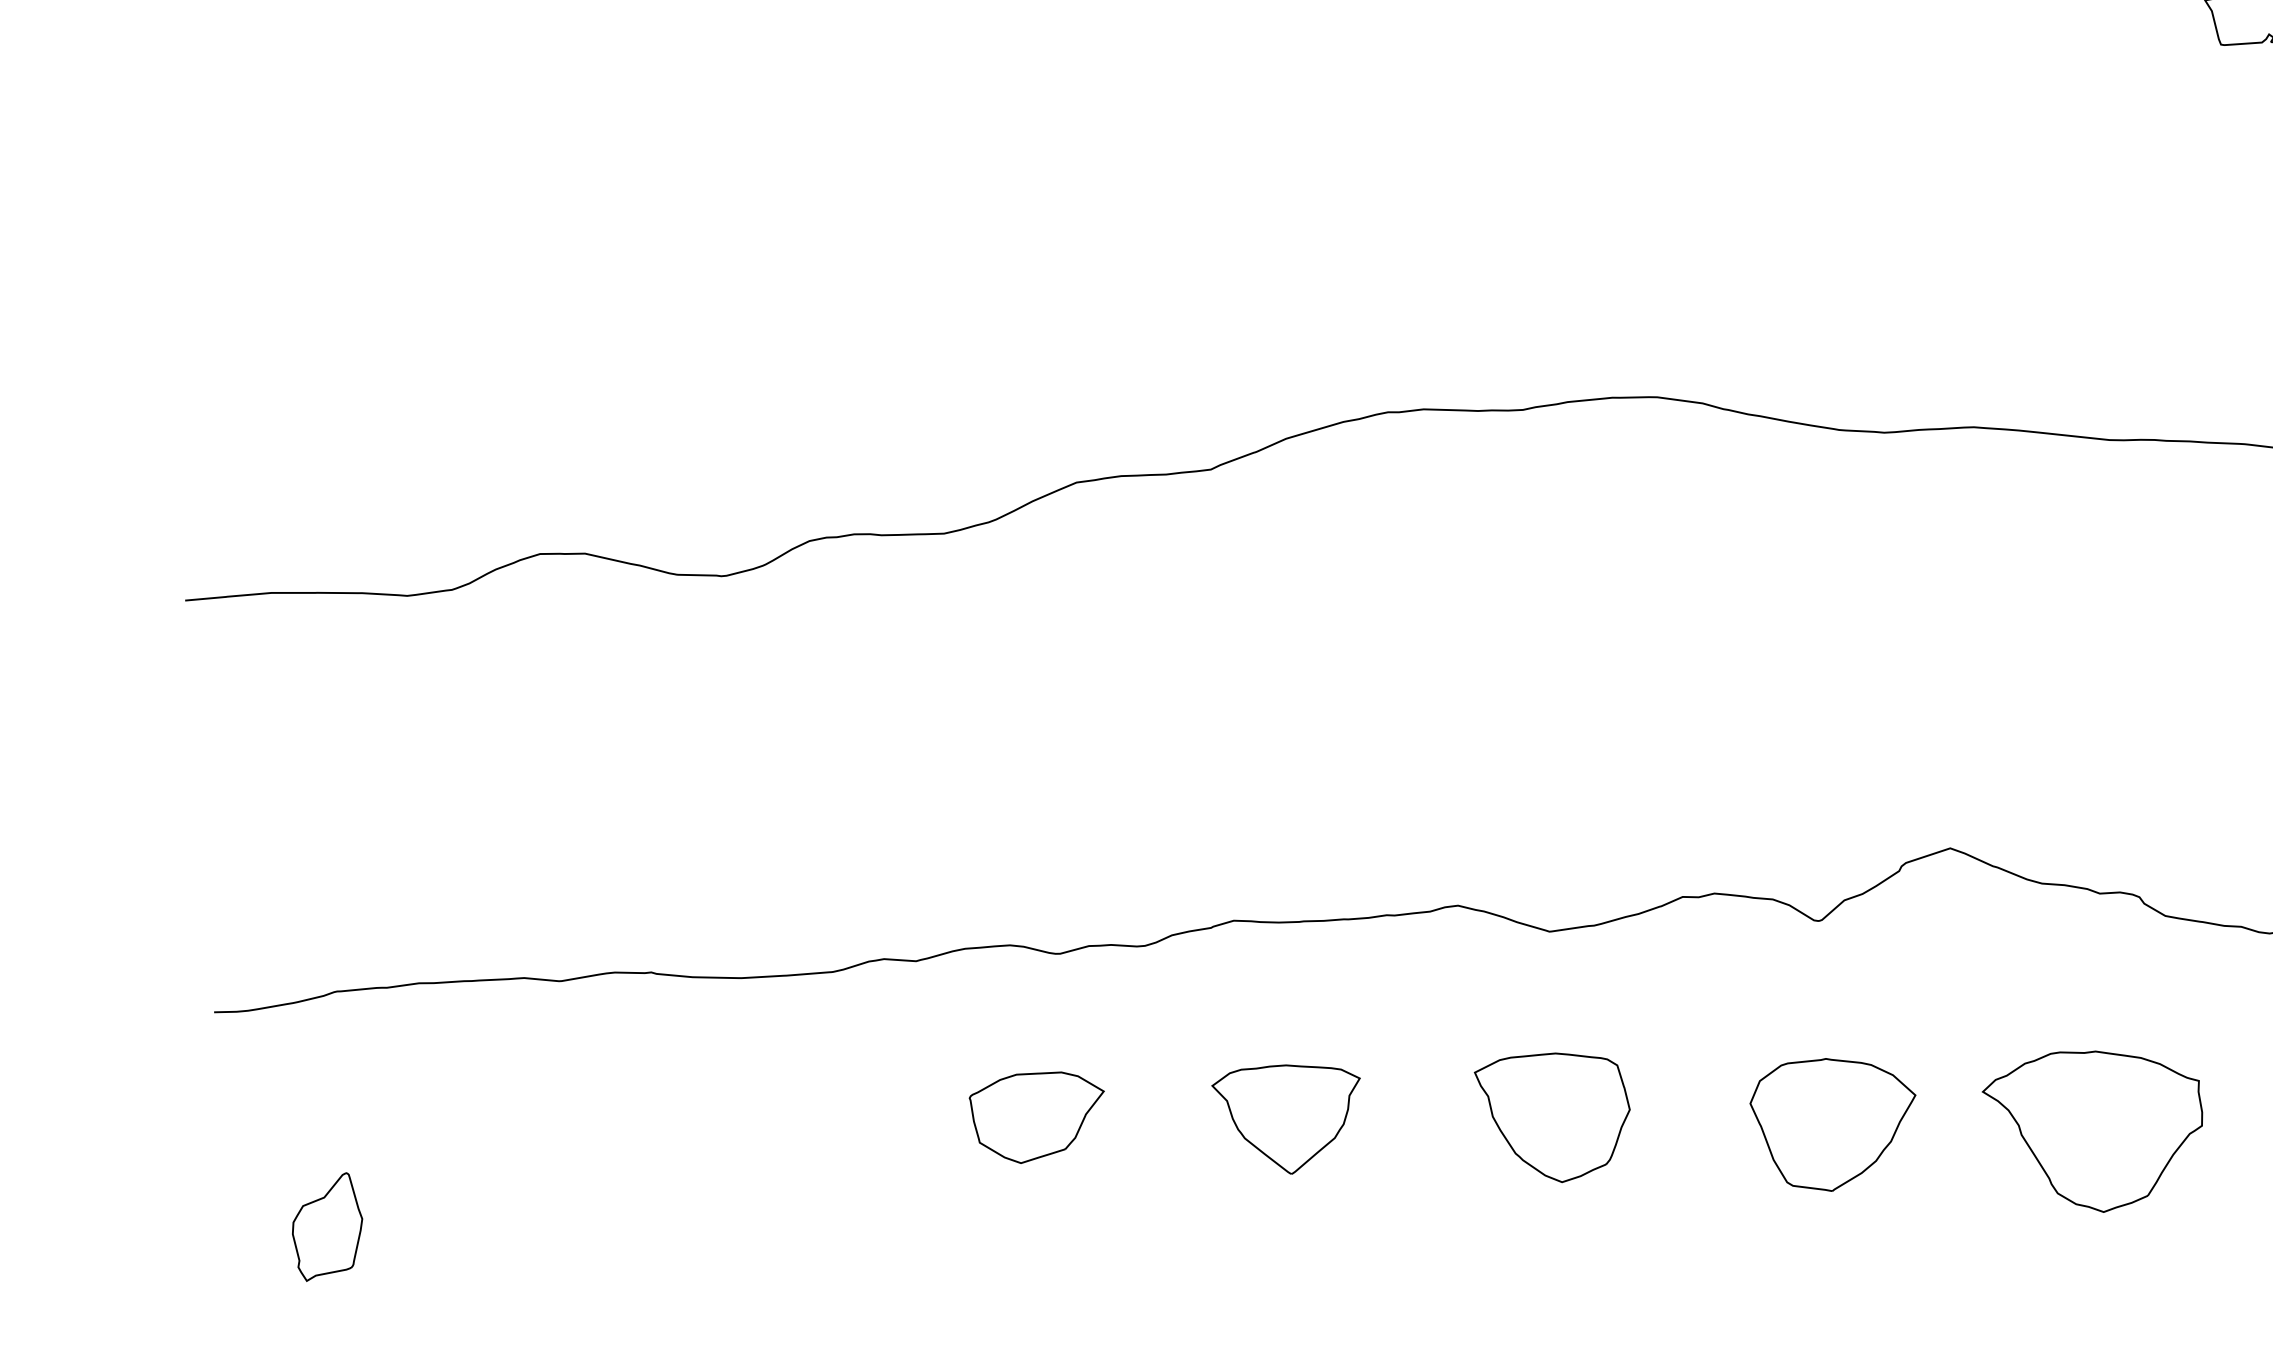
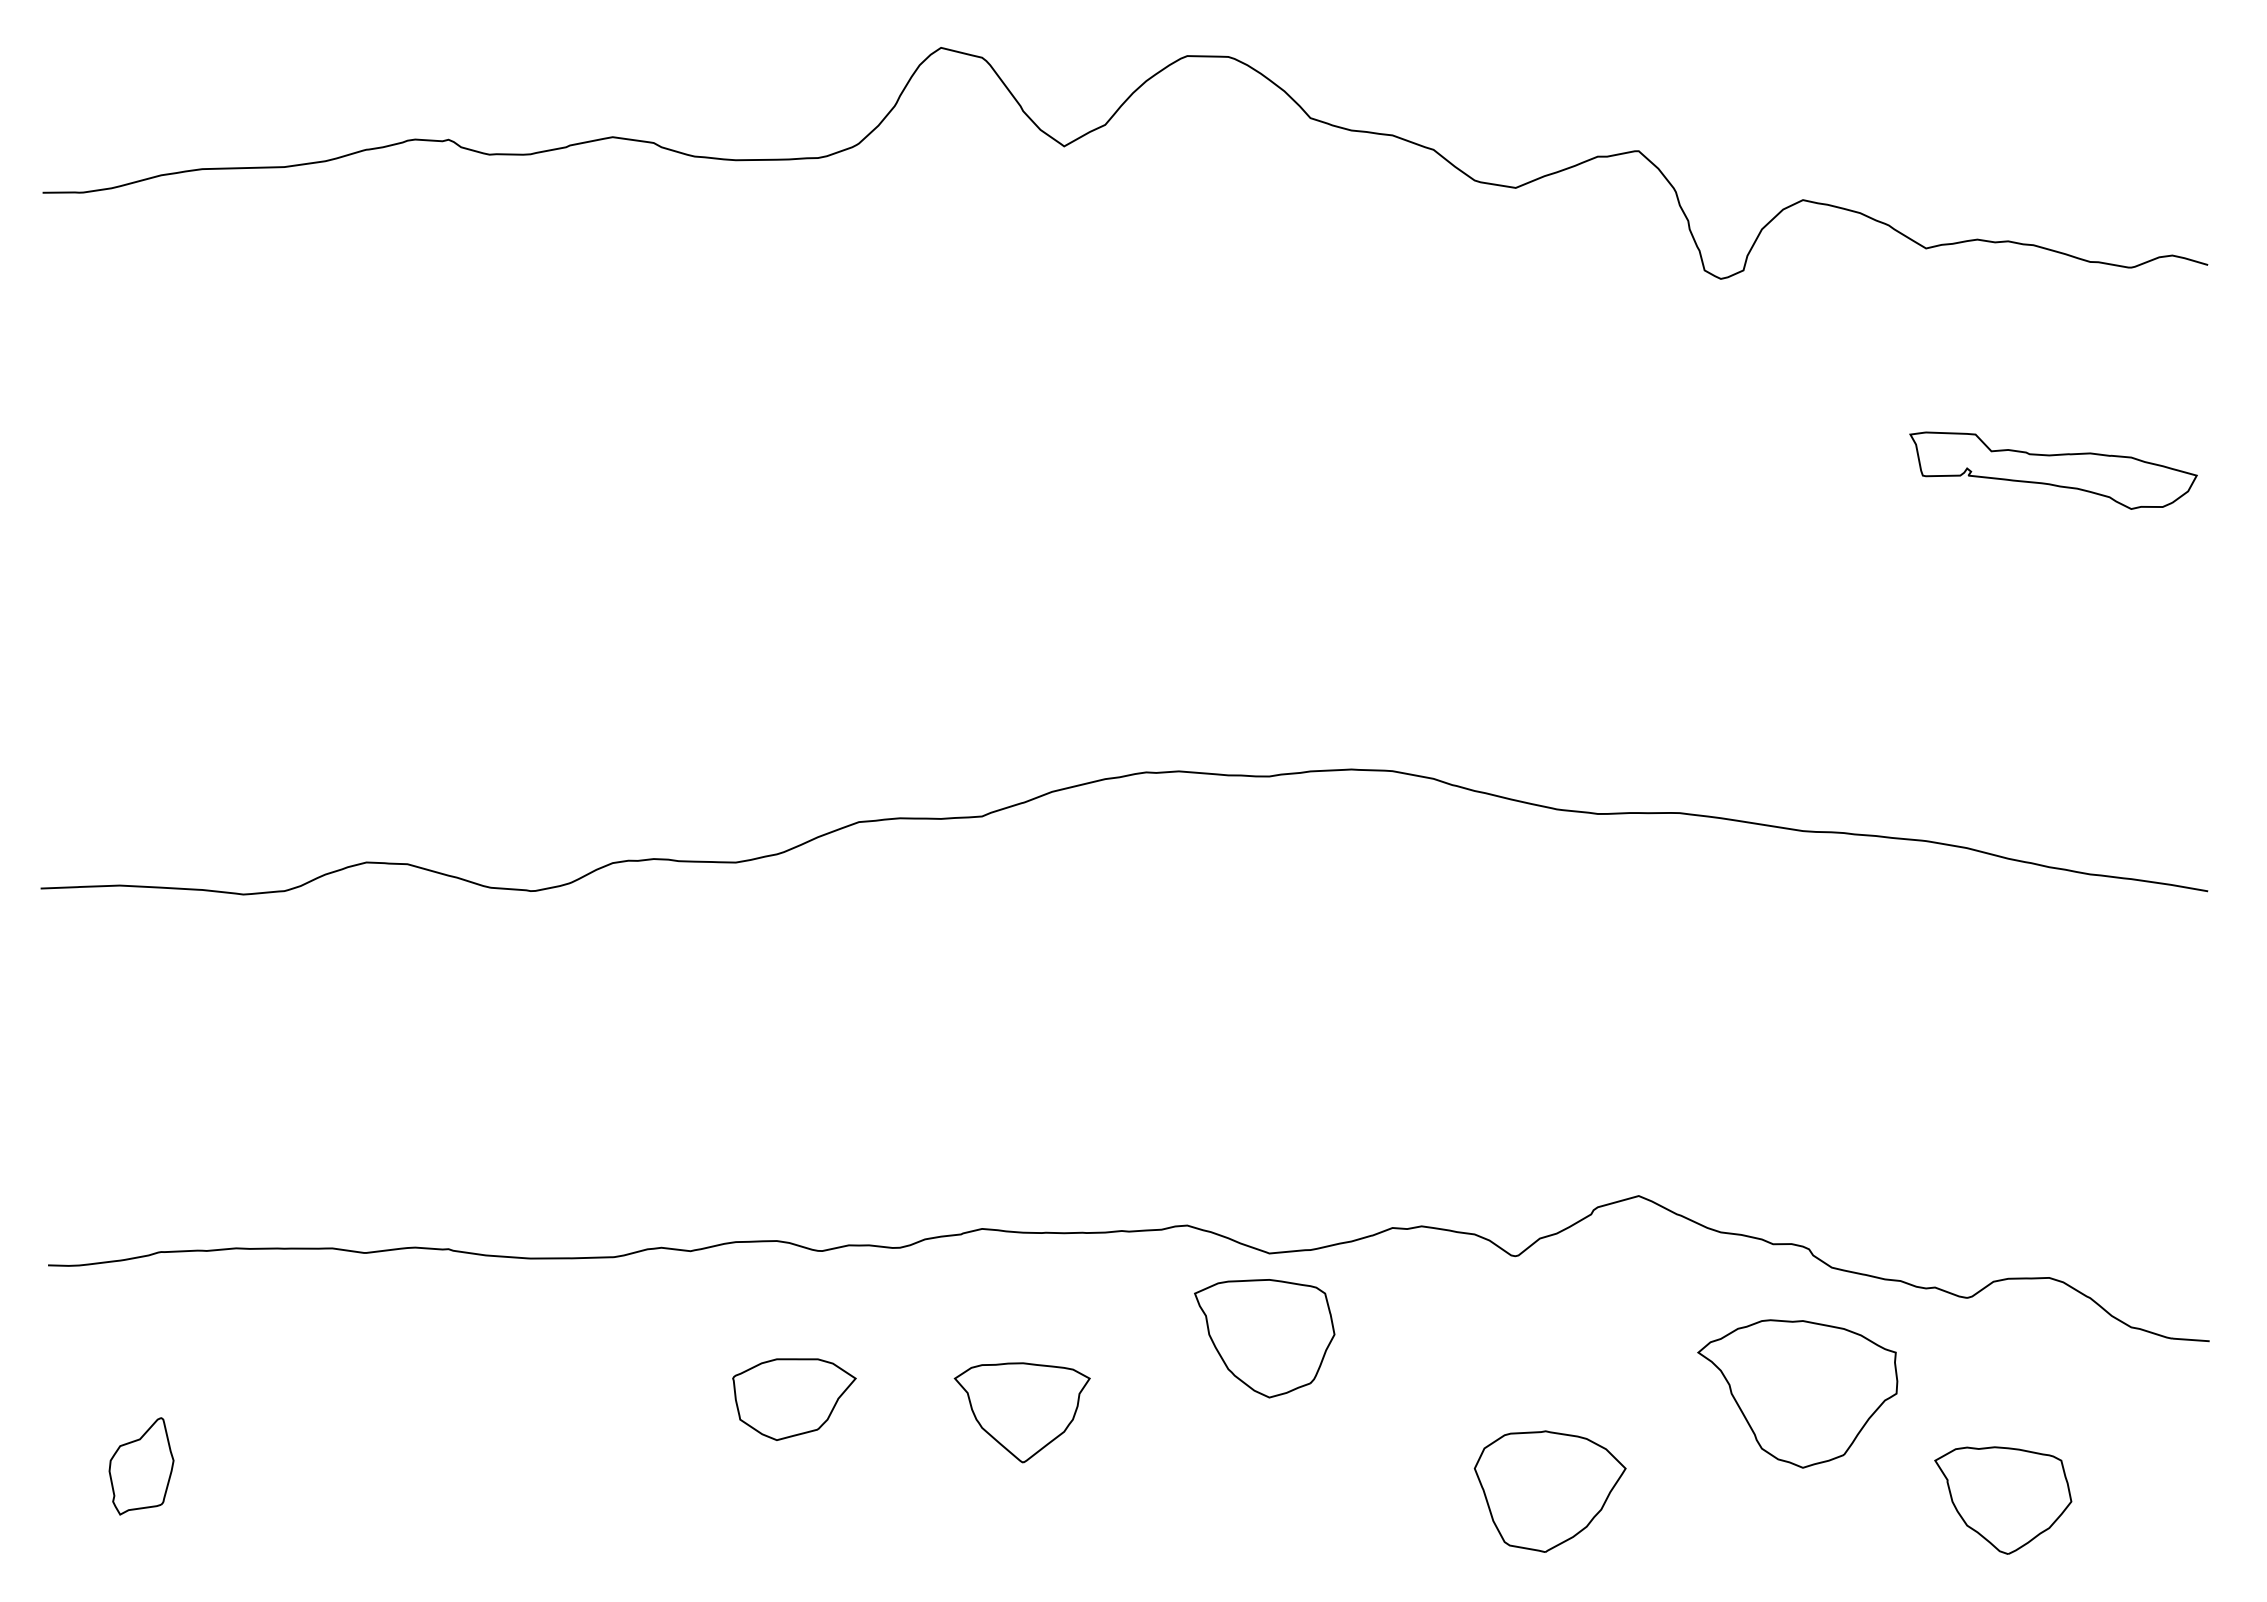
part: (1553, 1117) -> (1264, 1338), moved
part: (1833, 1124) -> (1549, 1491), moved
part: (2093, 1131) -> (1797, 1393), moved

